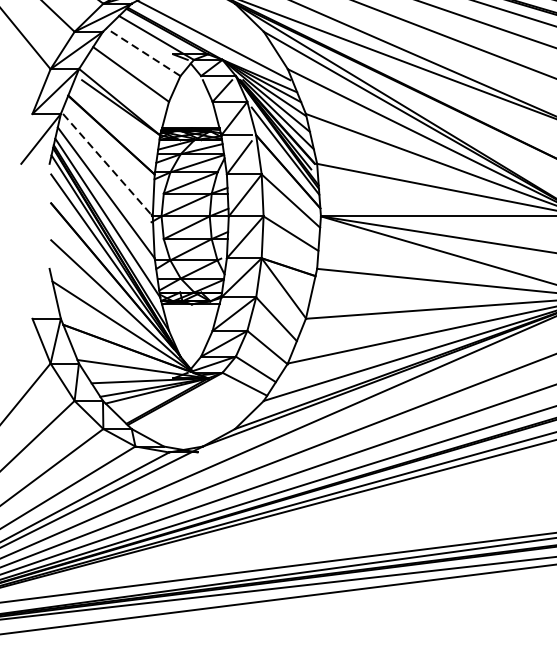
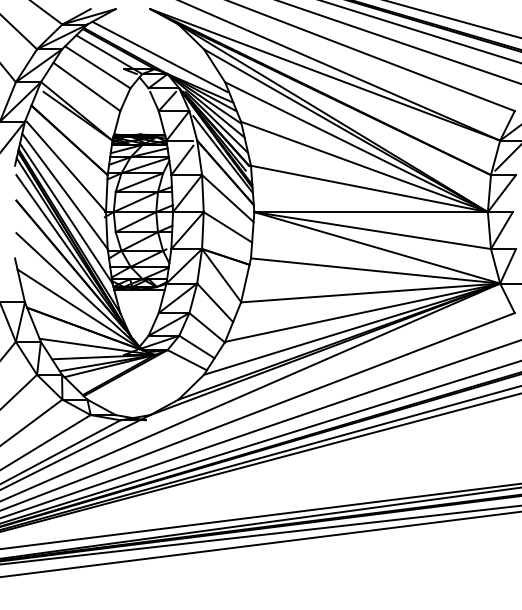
line: (143, 52) -> (97, 67), dashed -> solid
line: (107, 165) -> (66, 167), dashed -> solid

